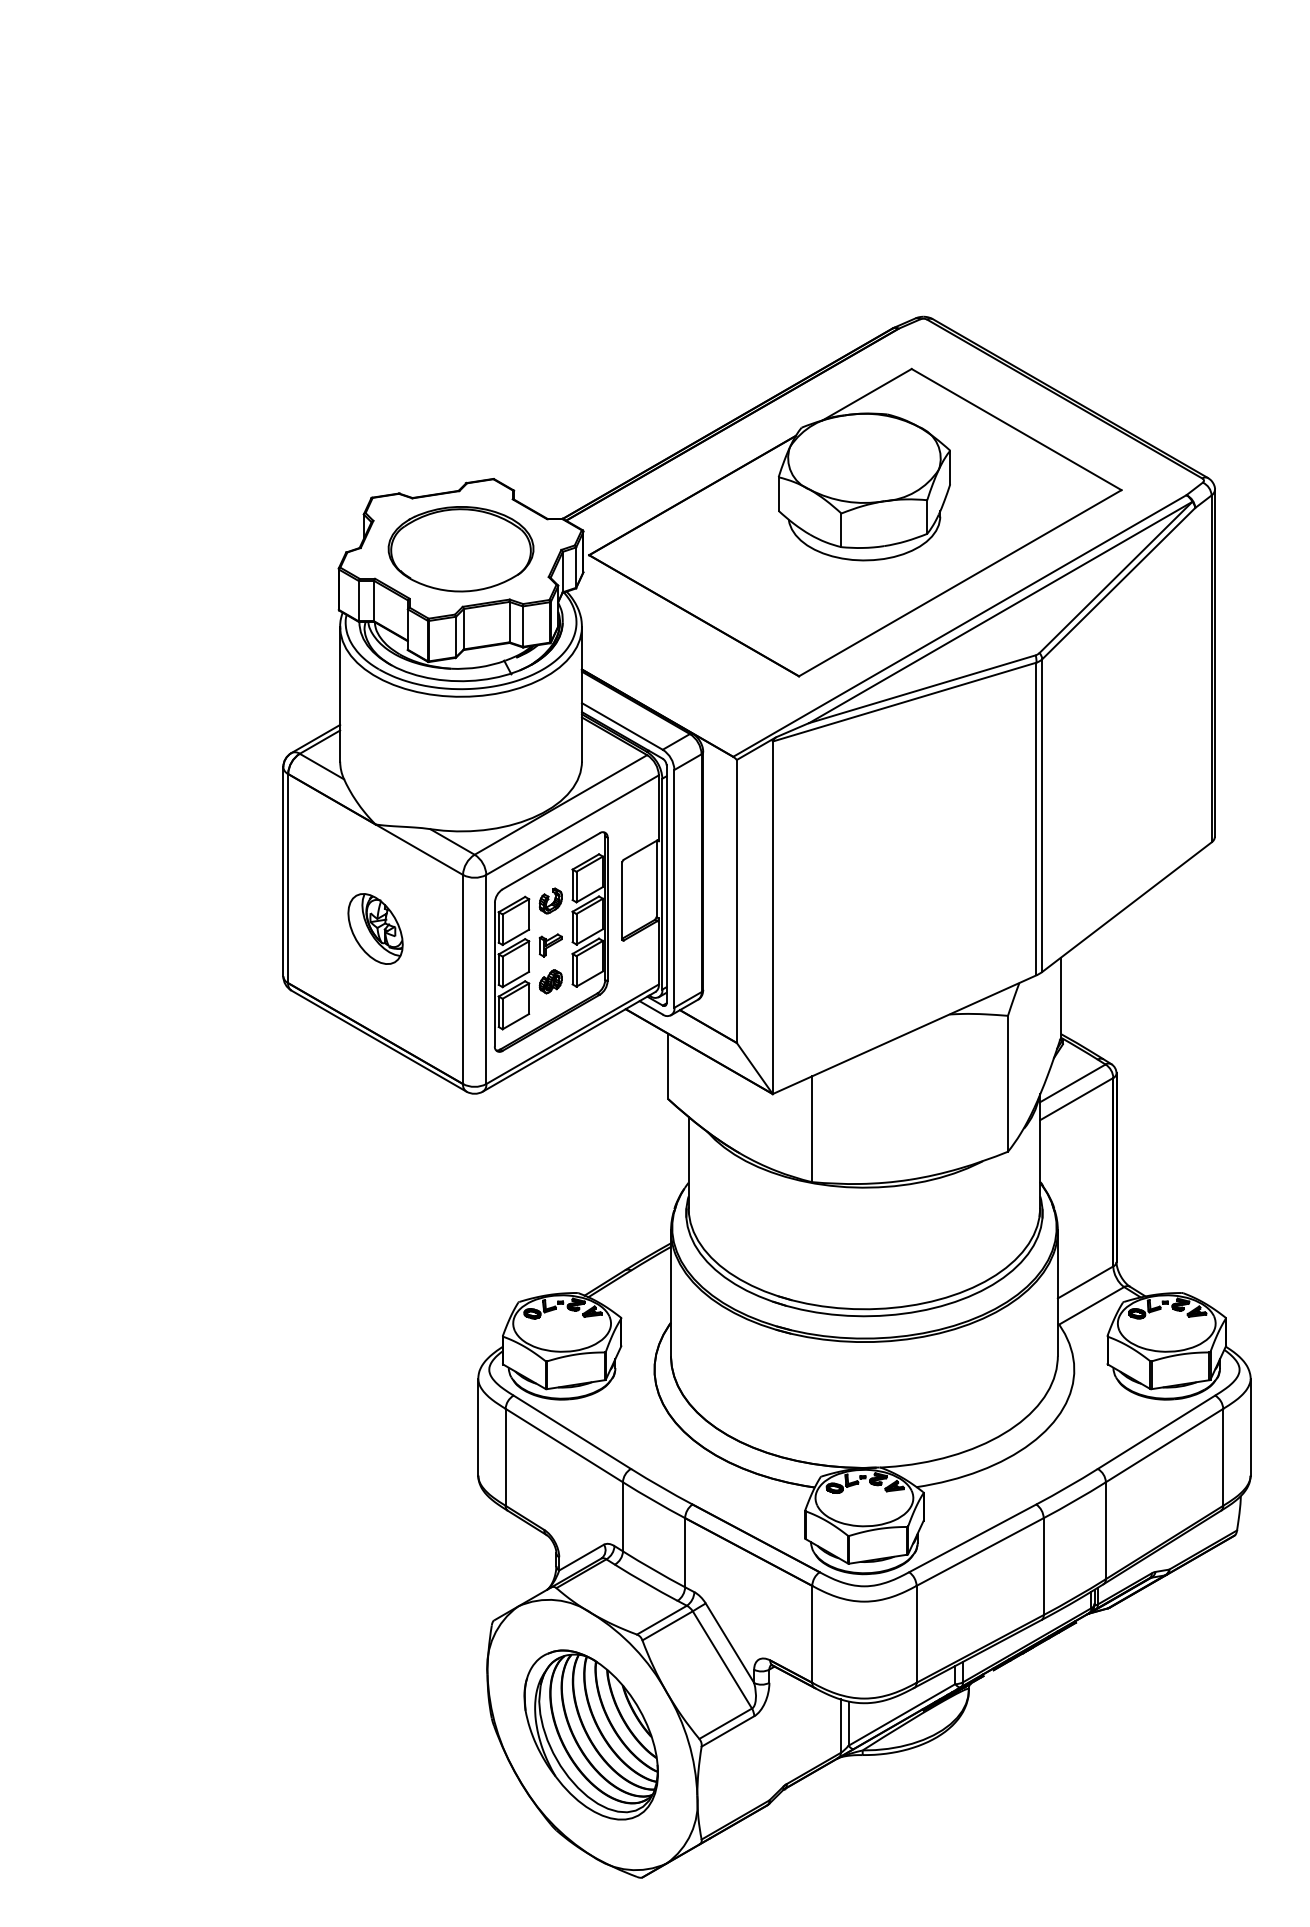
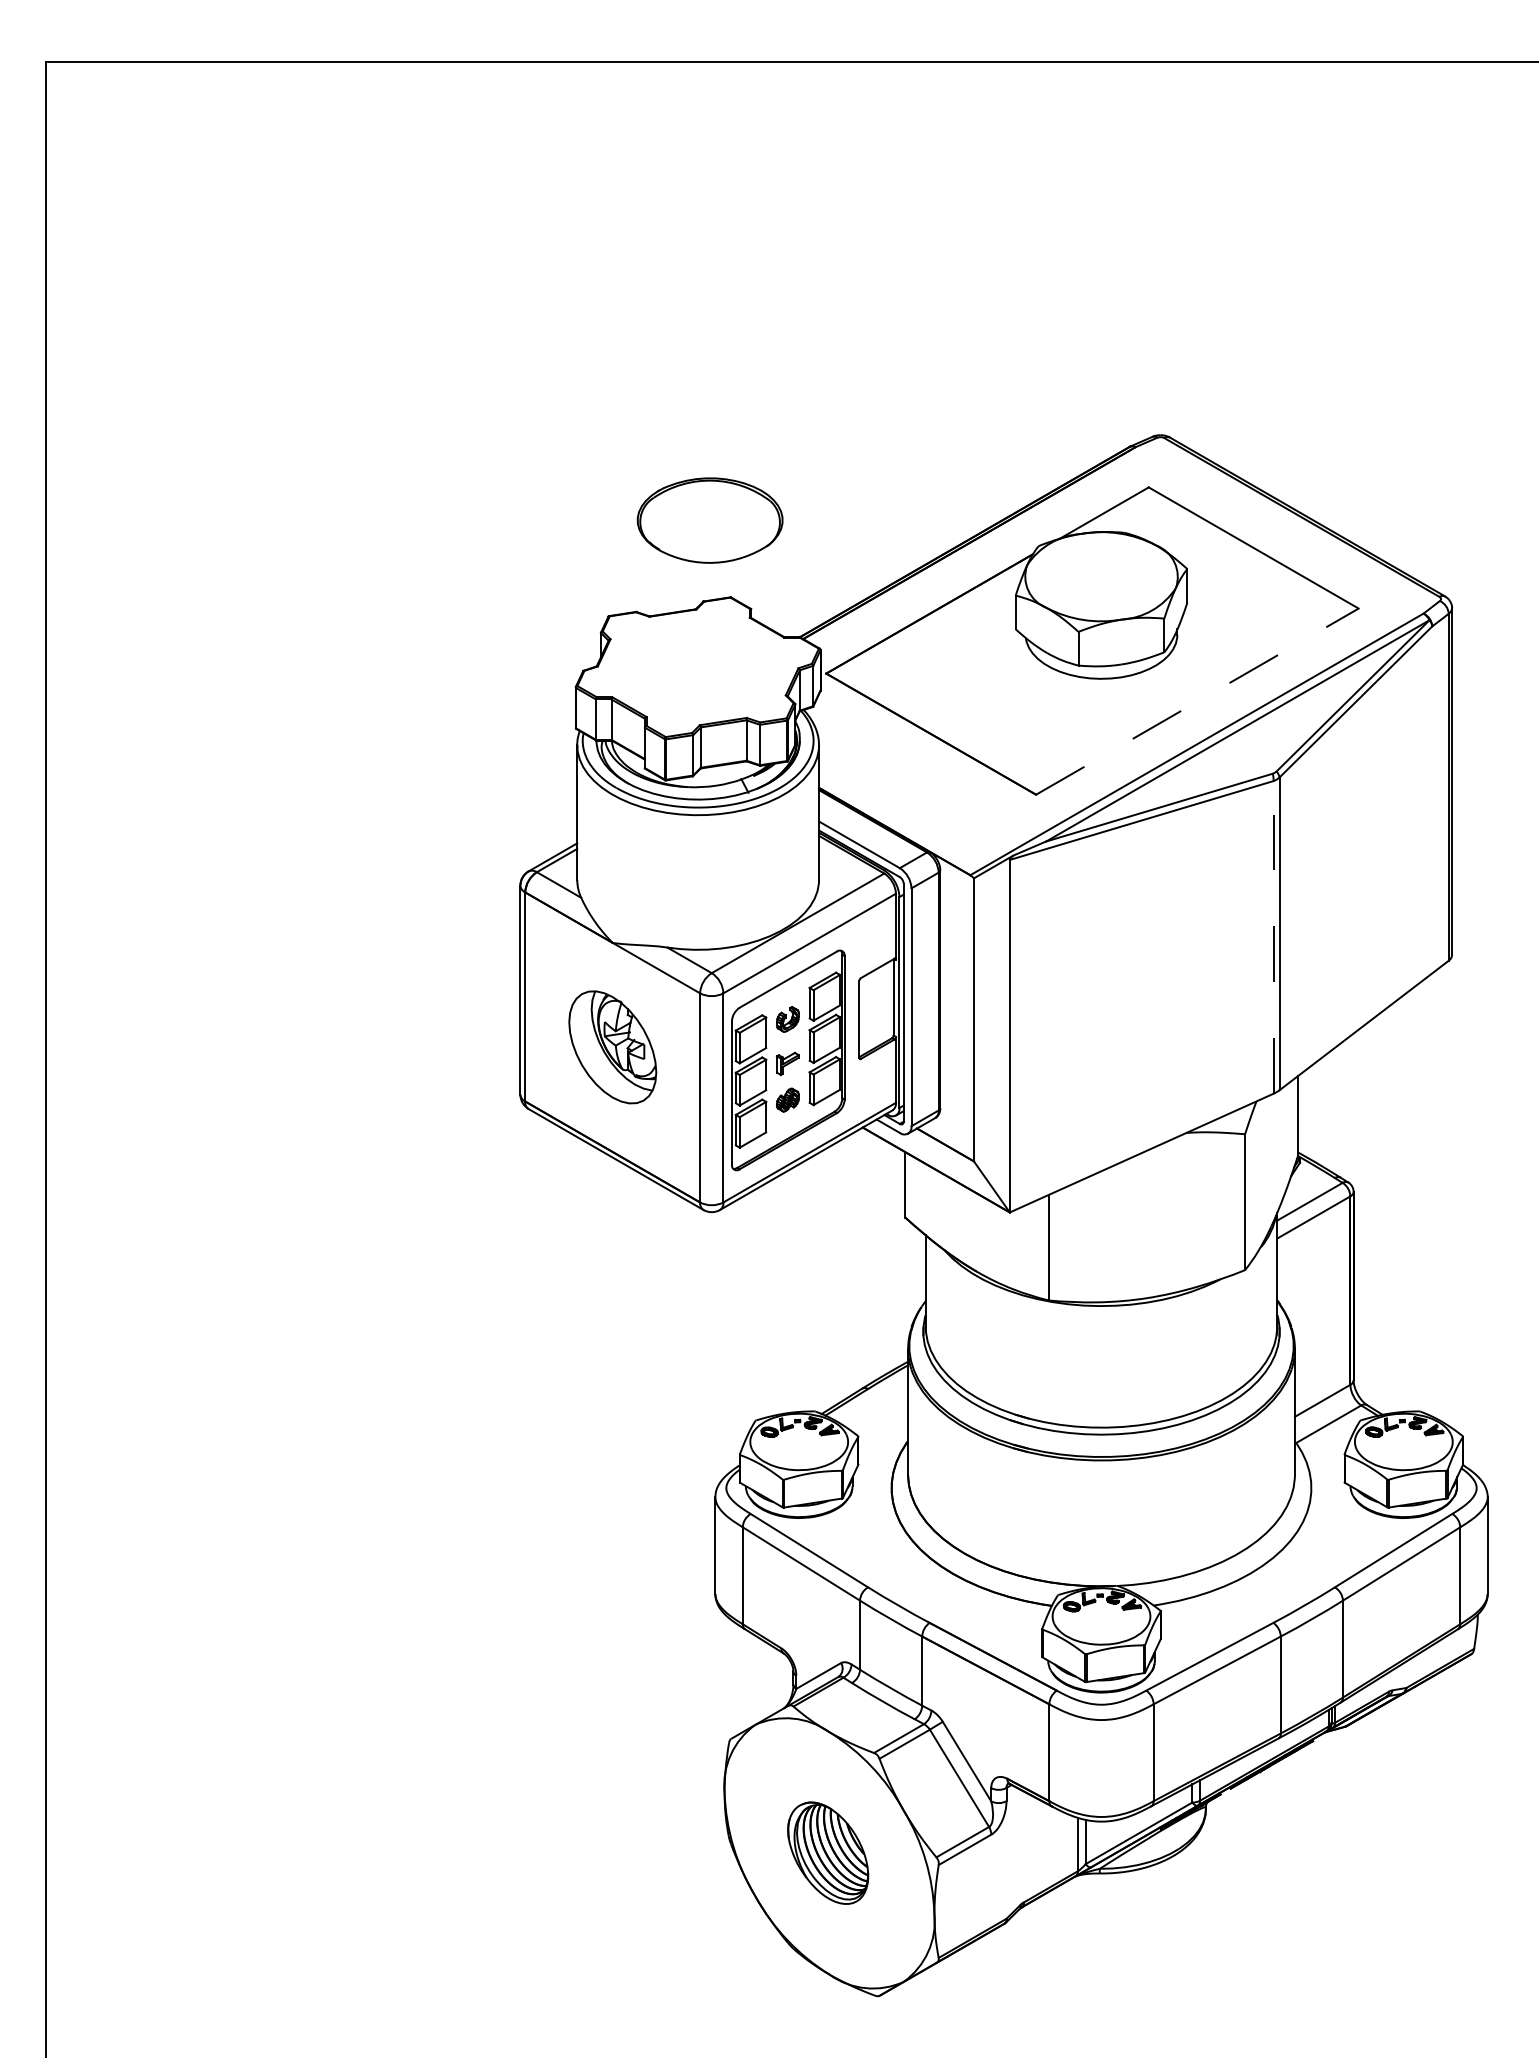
part: (460, 549) -> (709, 520), moved
line: (960, 583) -> (1197, 701), solid -> dashed
line: (1036, 818) -> (1273, 936), solid -> dashed
part: (375, 929) -> (612, 1047), size x1.6
part: (590, 1734) -> (827, 1852), size x0.6

